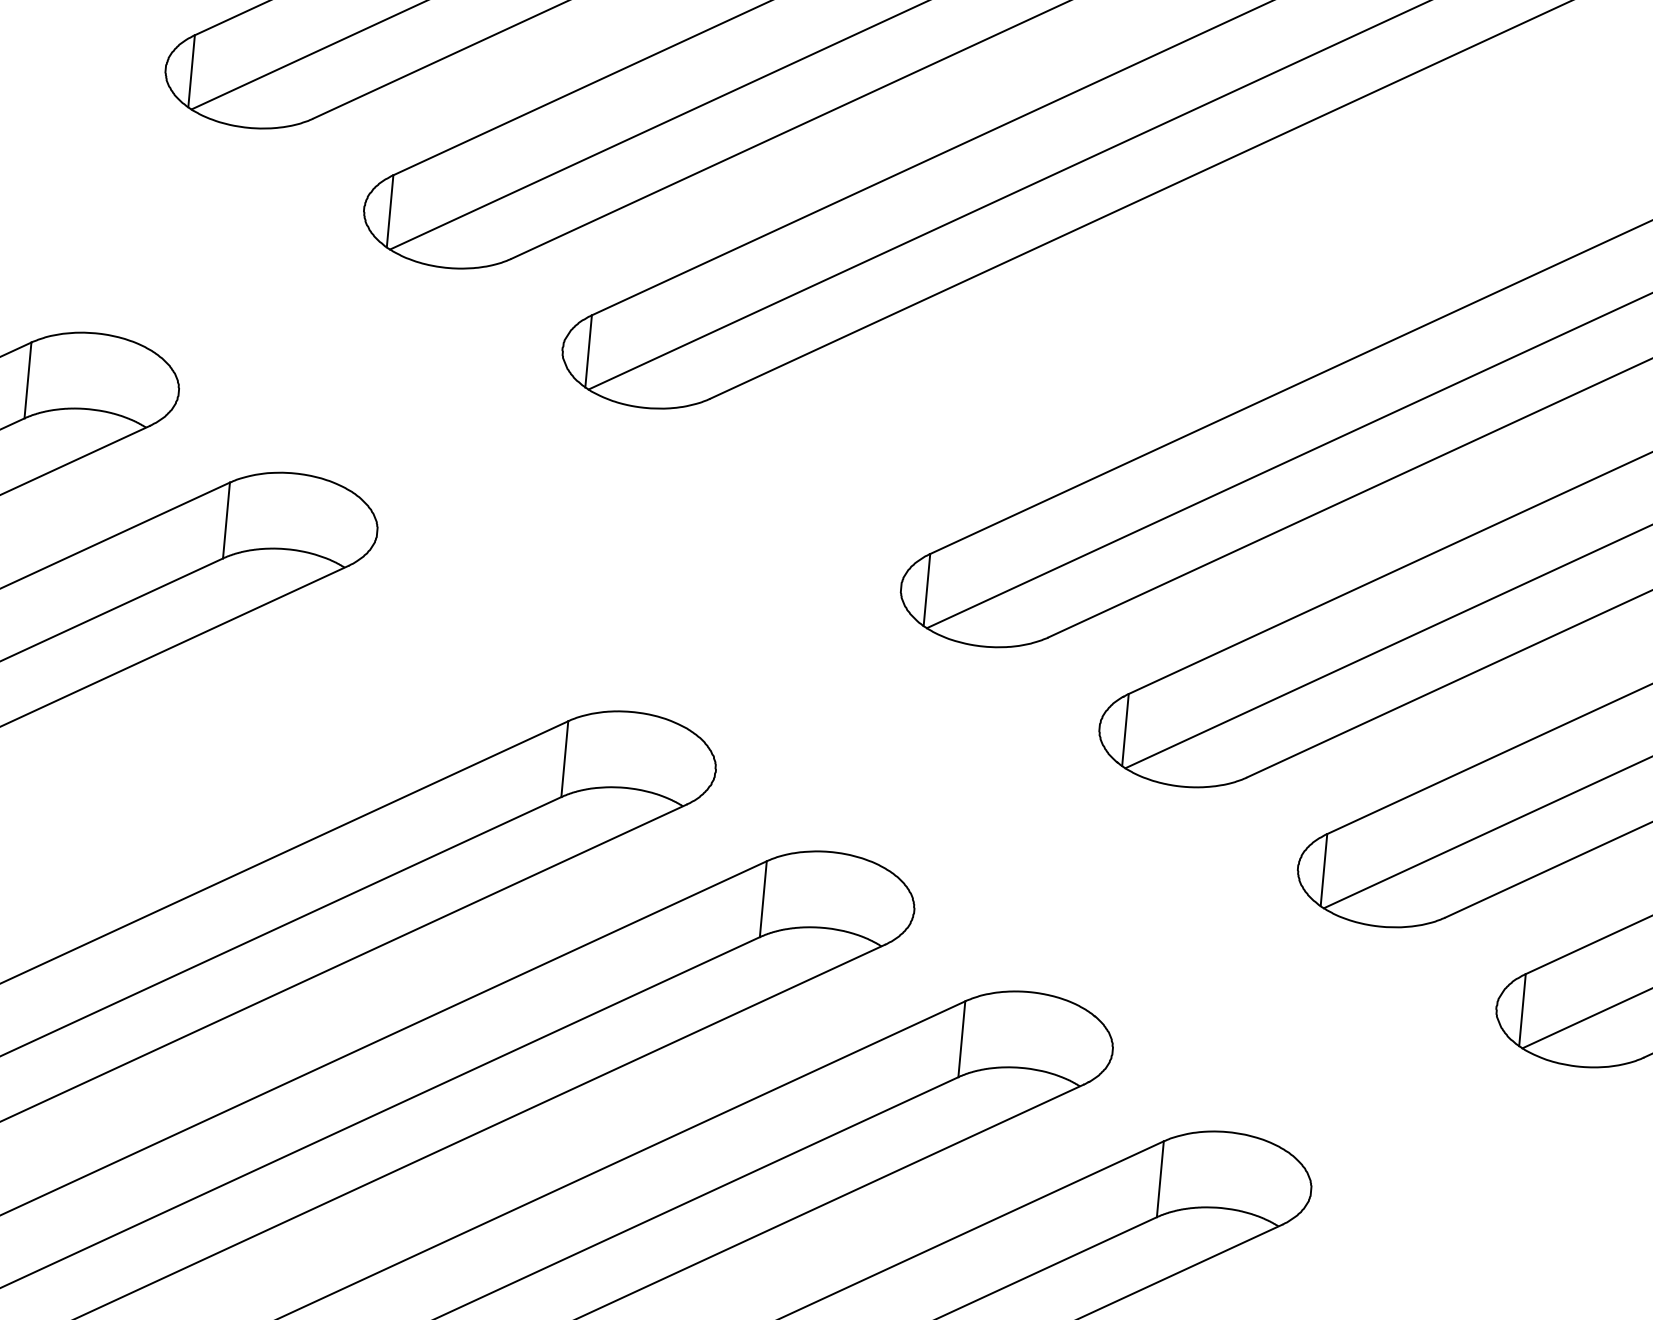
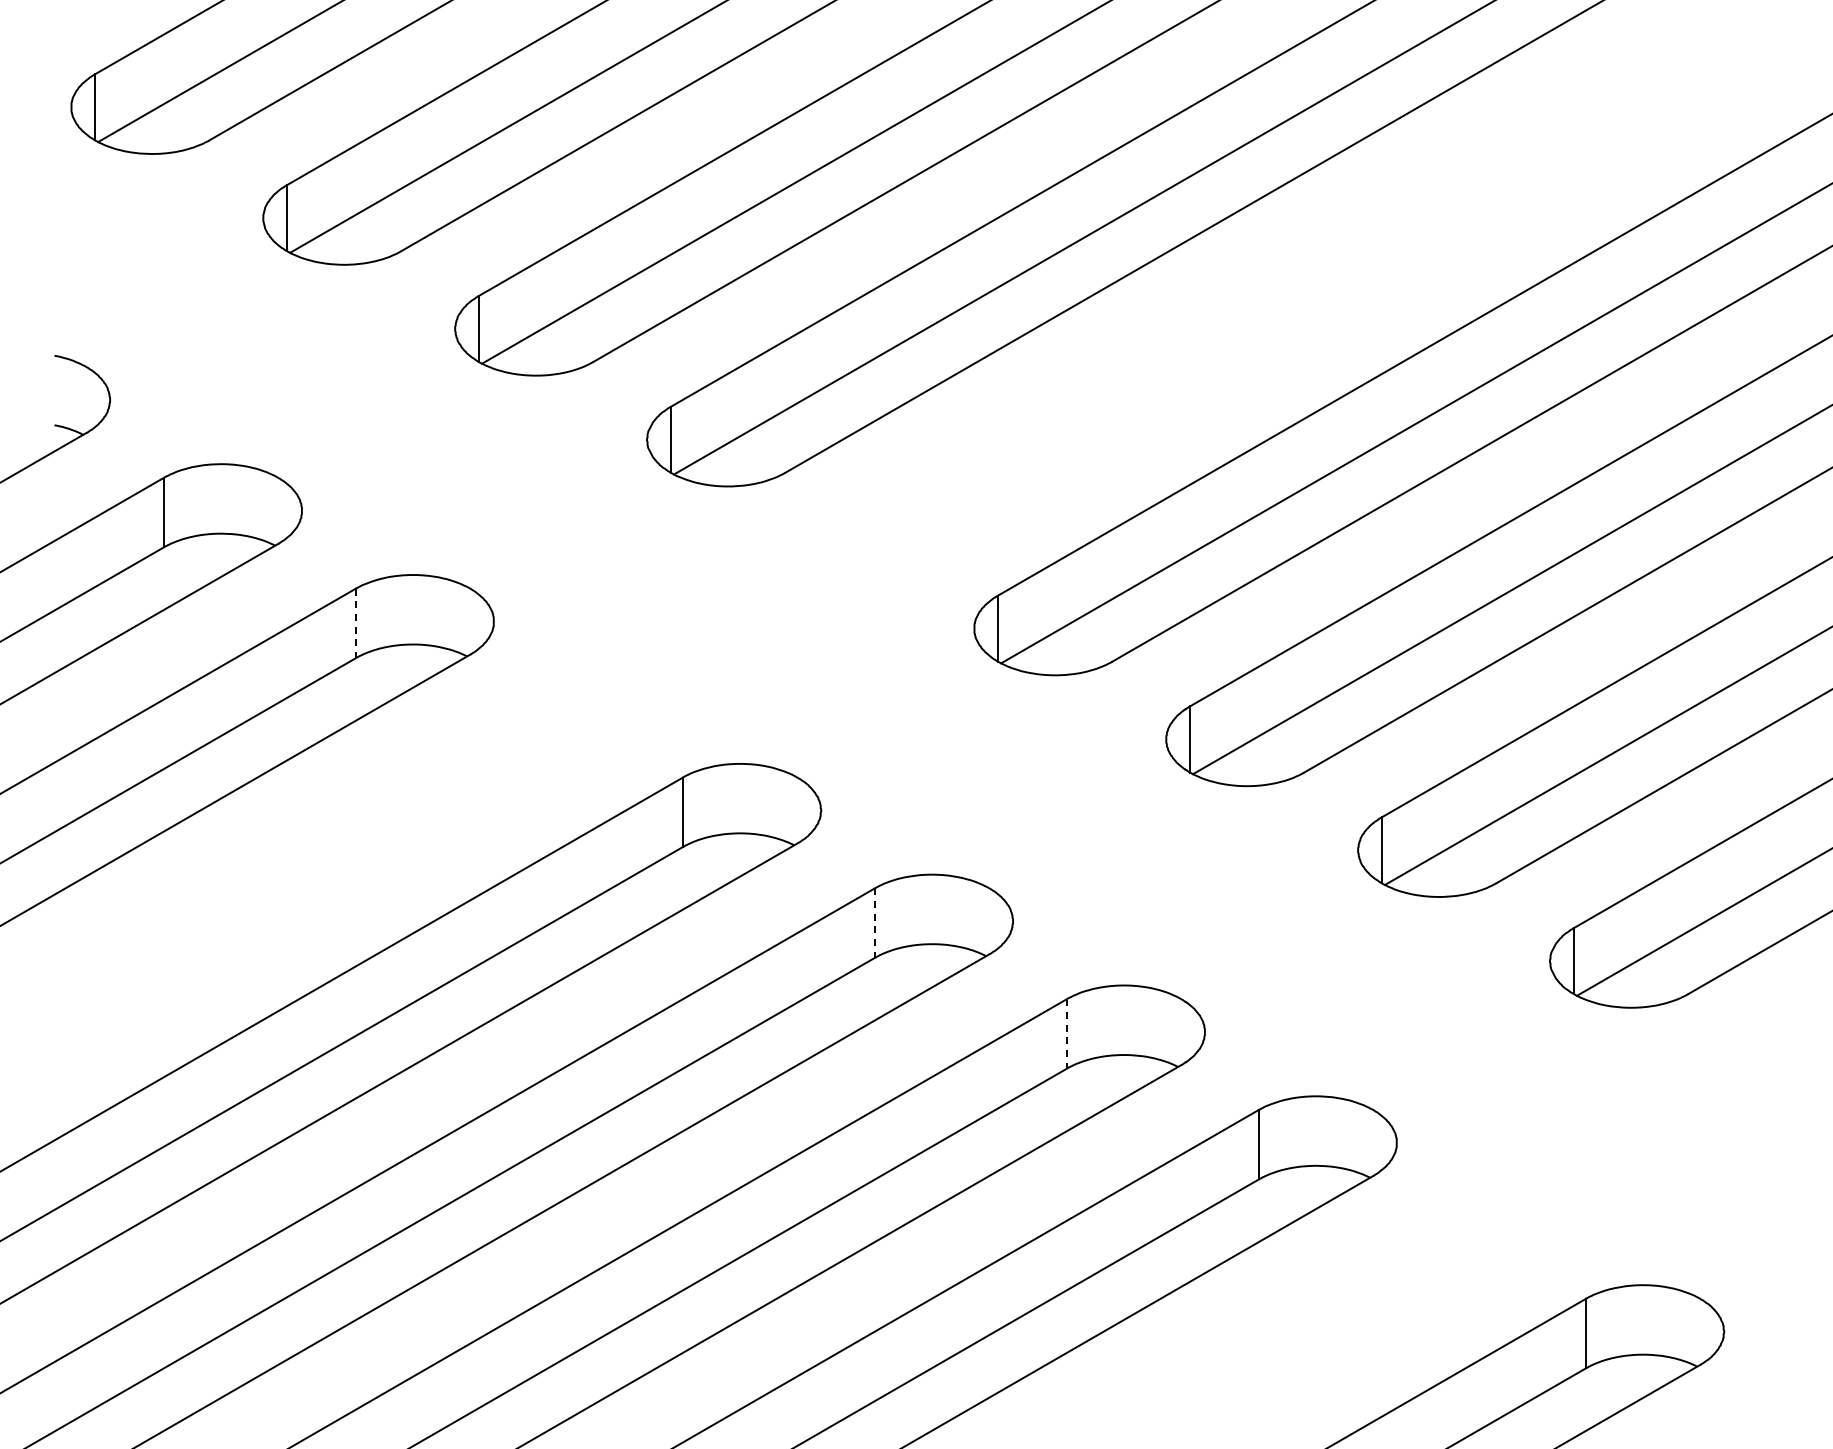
line: (226, 520) -> (355, 623), solid -> dashed
line: (762, 899) -> (874, 923), solid -> dashed
line: (961, 1038) -> (1066, 1033), solid -> dashed

